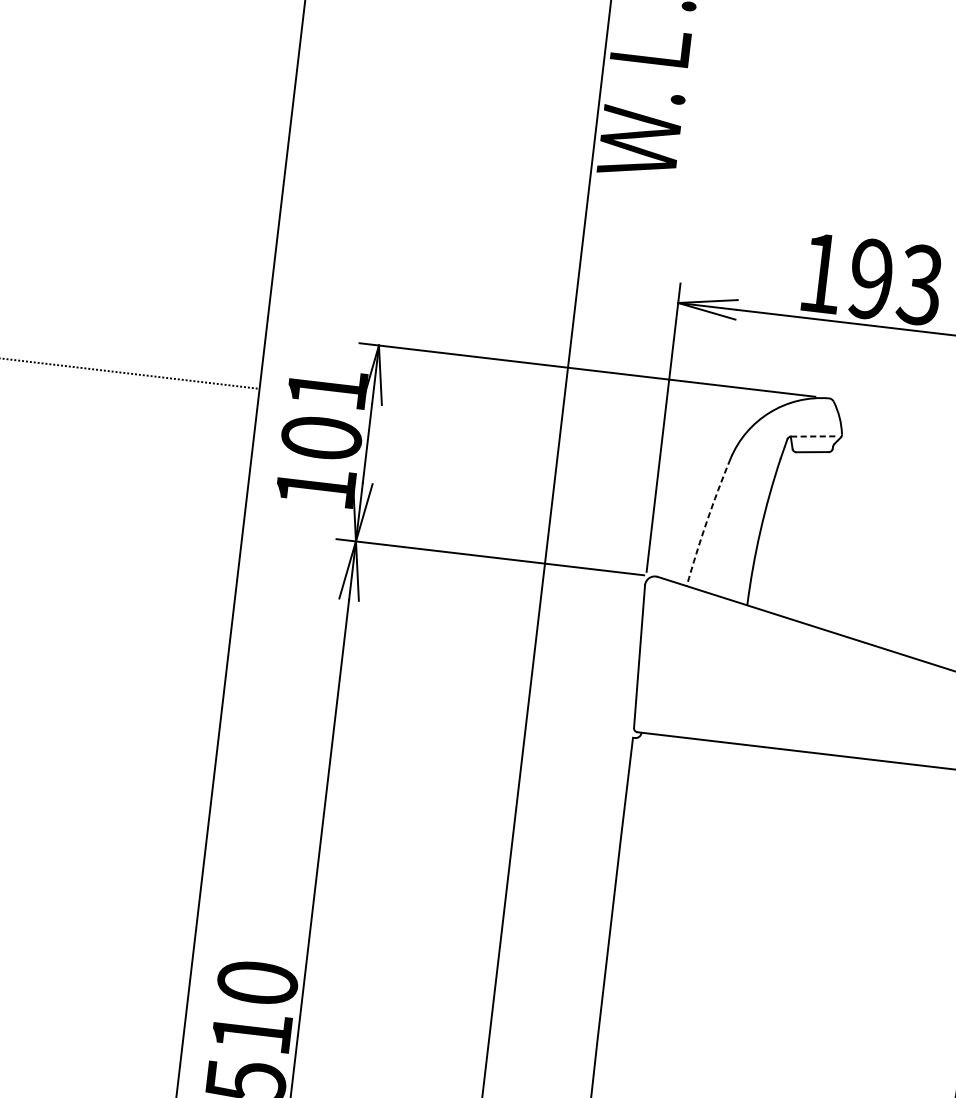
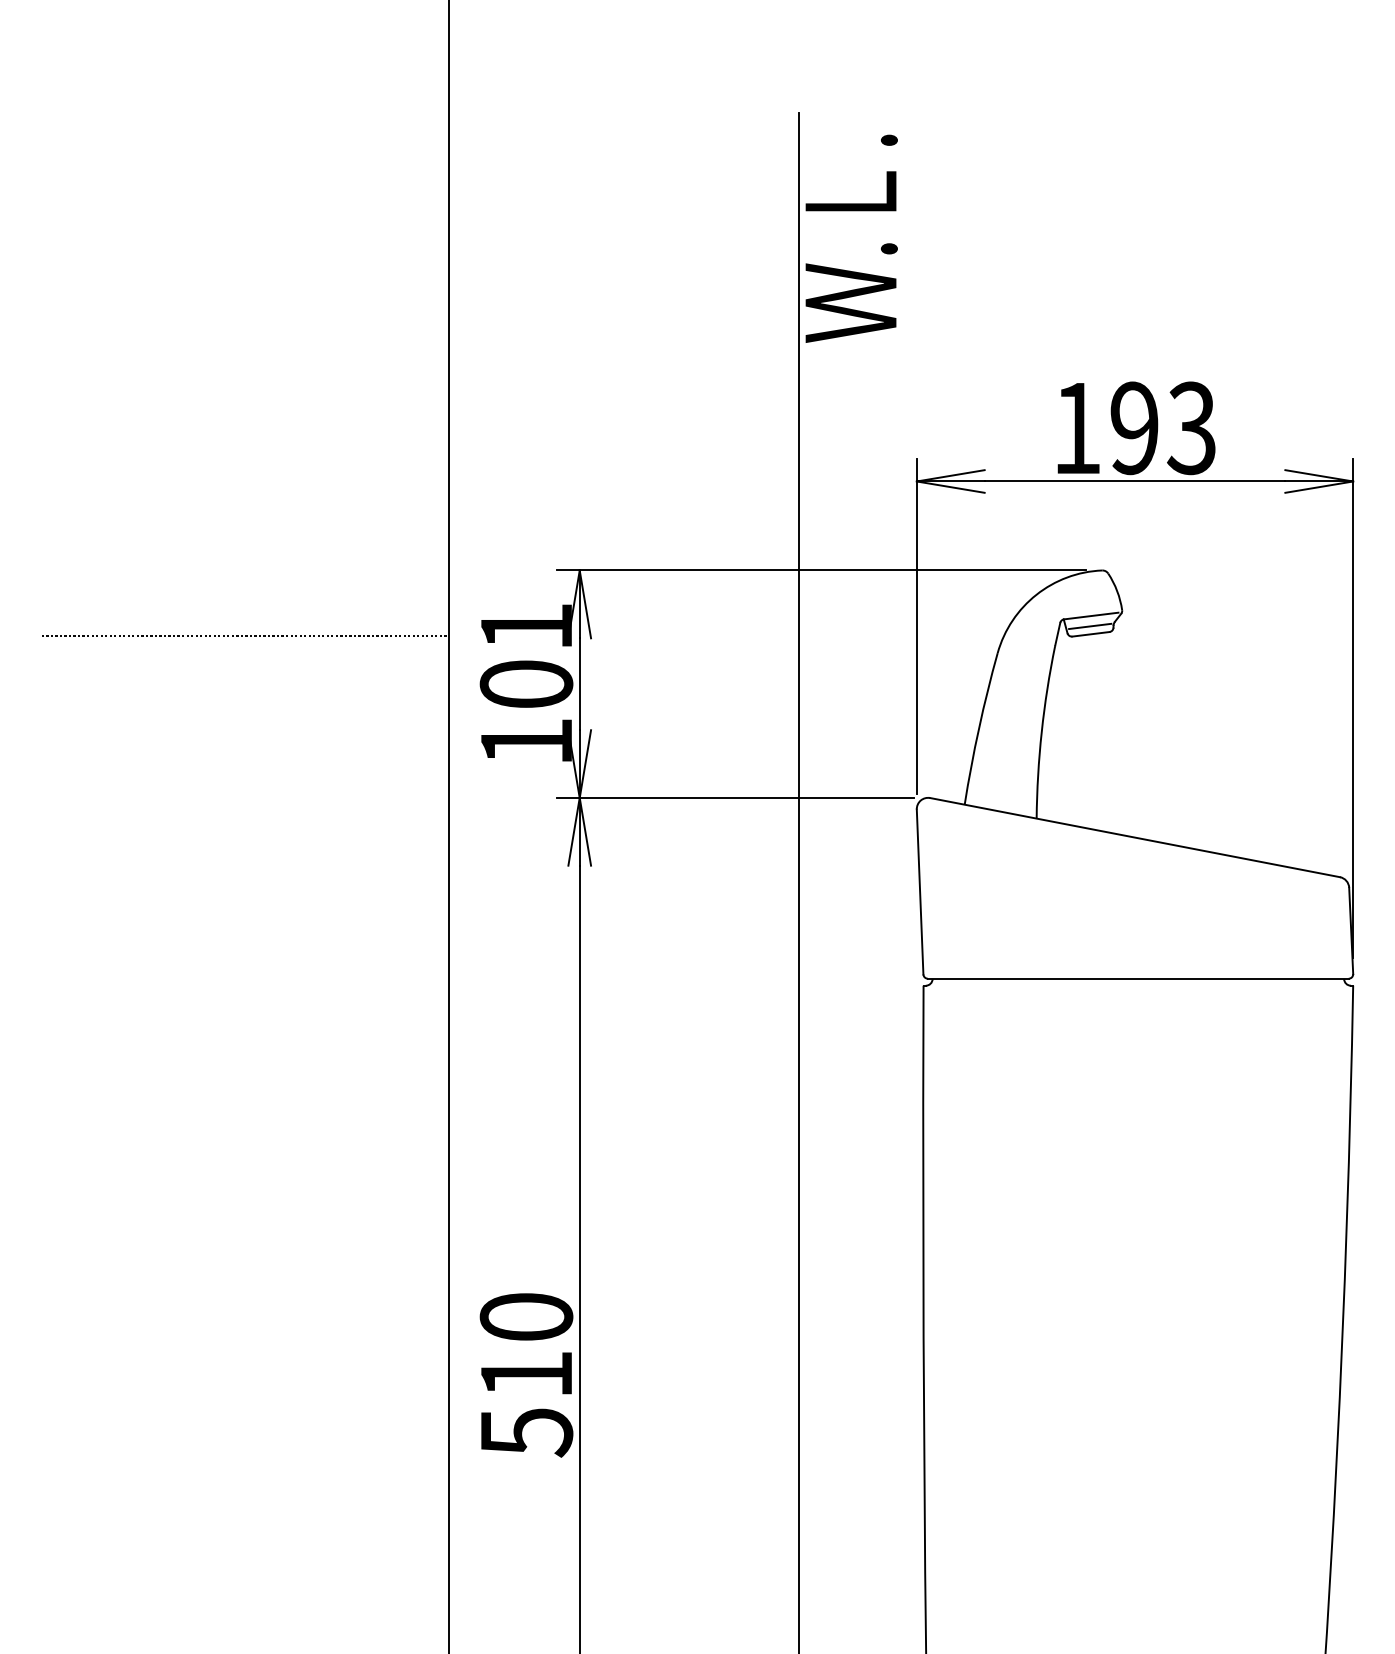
line: (815, 436) -> (1091, 615), dashed -> solid
line: (813, 445) -> (1090, 626), added
arc: (707, 521) -> (979, 728), dashed -> solid

